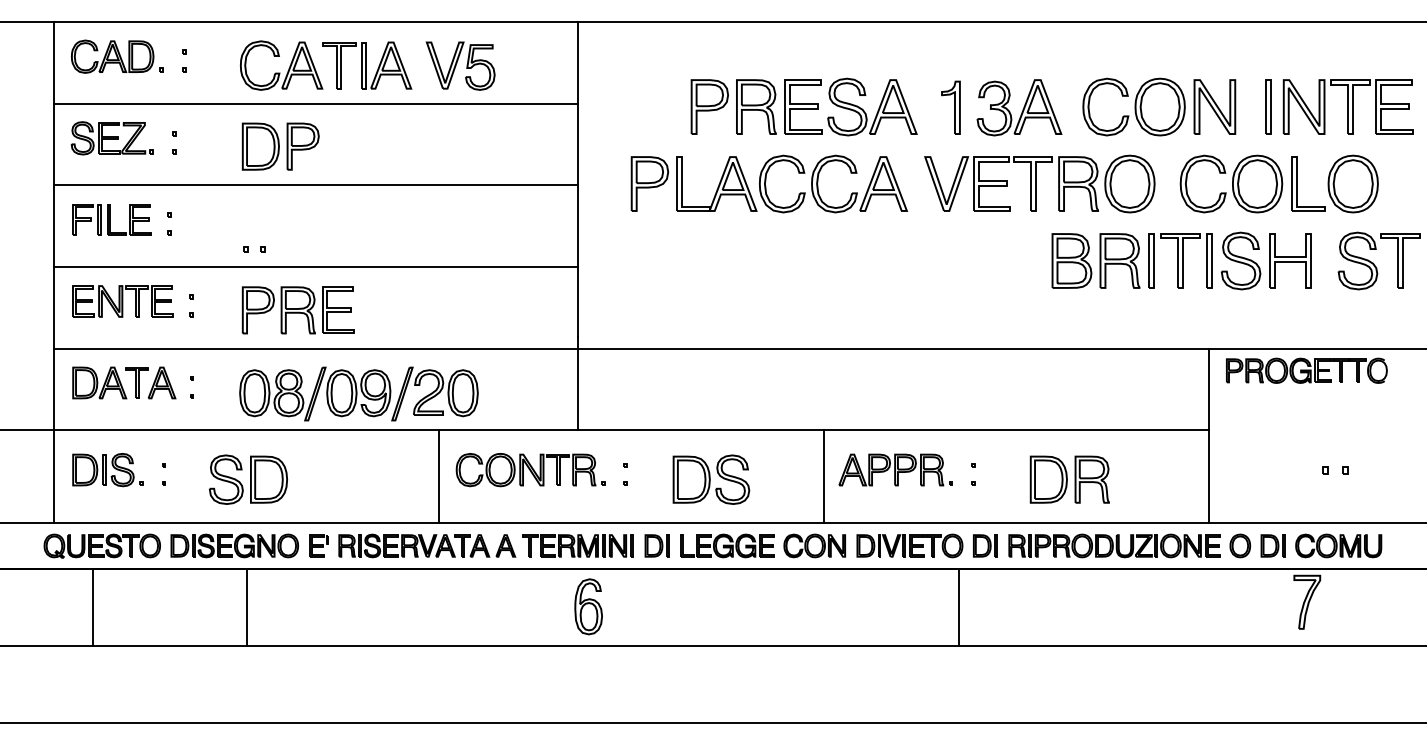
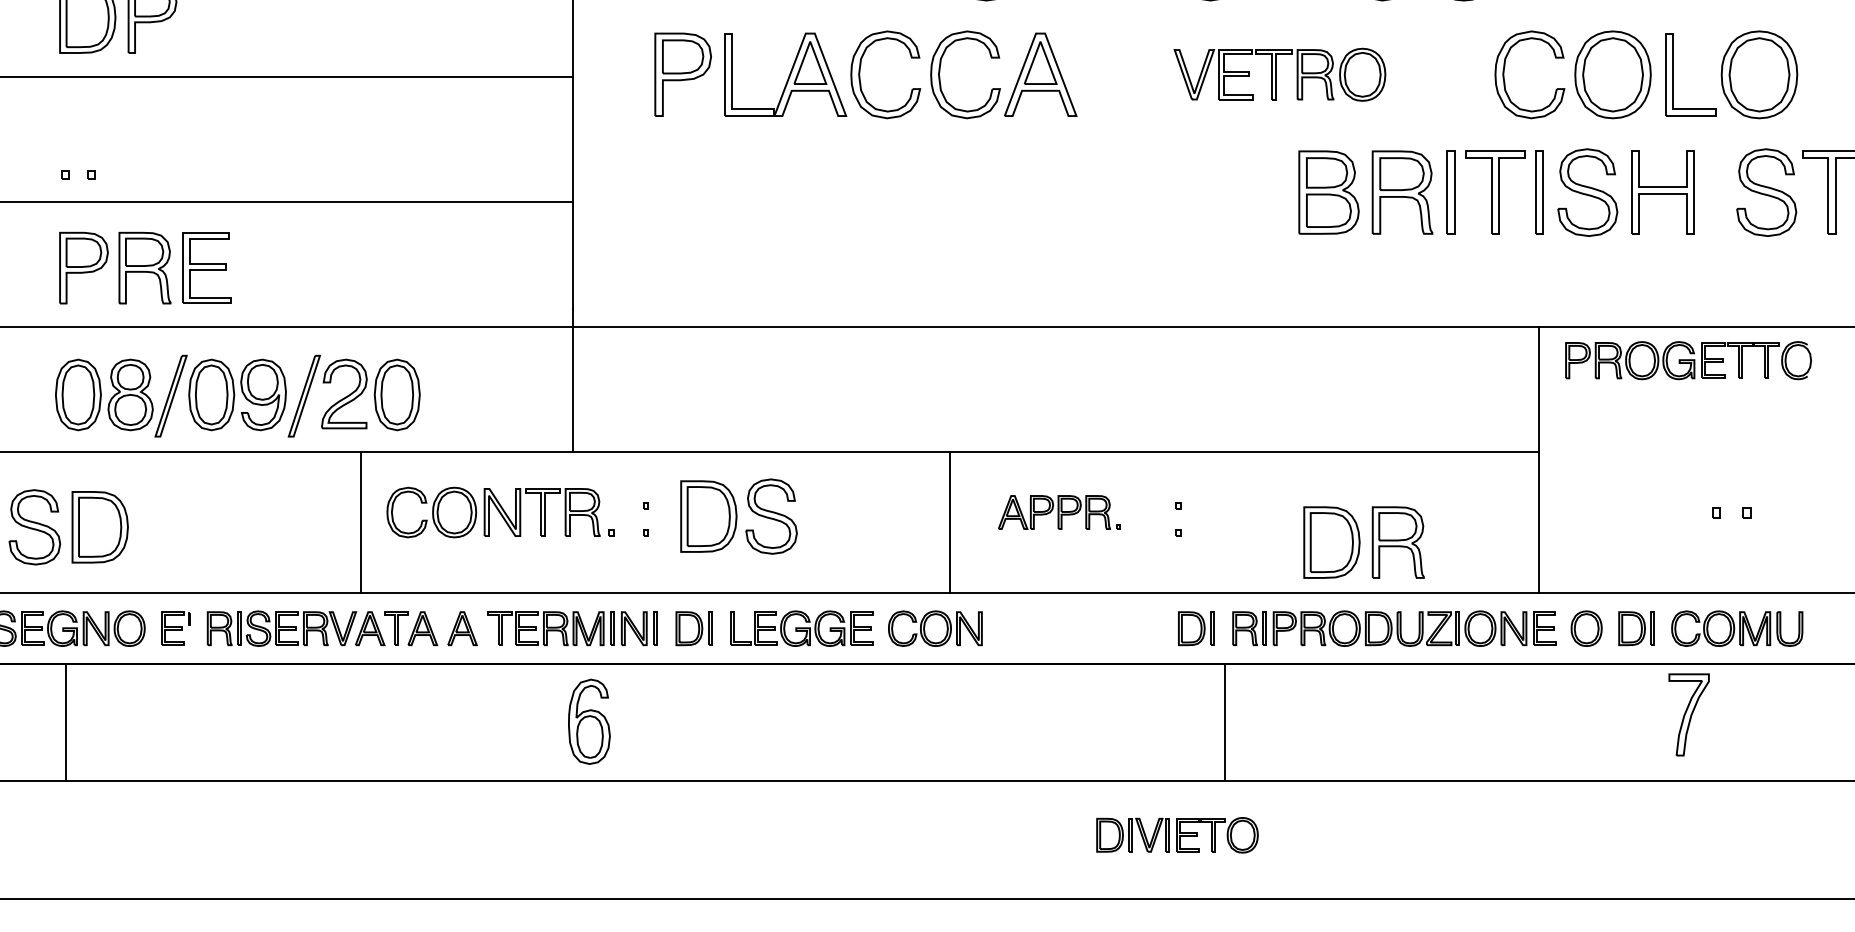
part: (1039, 183) -> (1279, 73), size x0.6
part: (895, 469) -> (1058, 511), size x0.7
part: (711, 479) -> (739, 516), moved
part: (1069, 479) -> (1363, 542), moved
part: (909, 545) -> (1176, 834), moved
line: (958, 606) -> (1224, 721), moved

